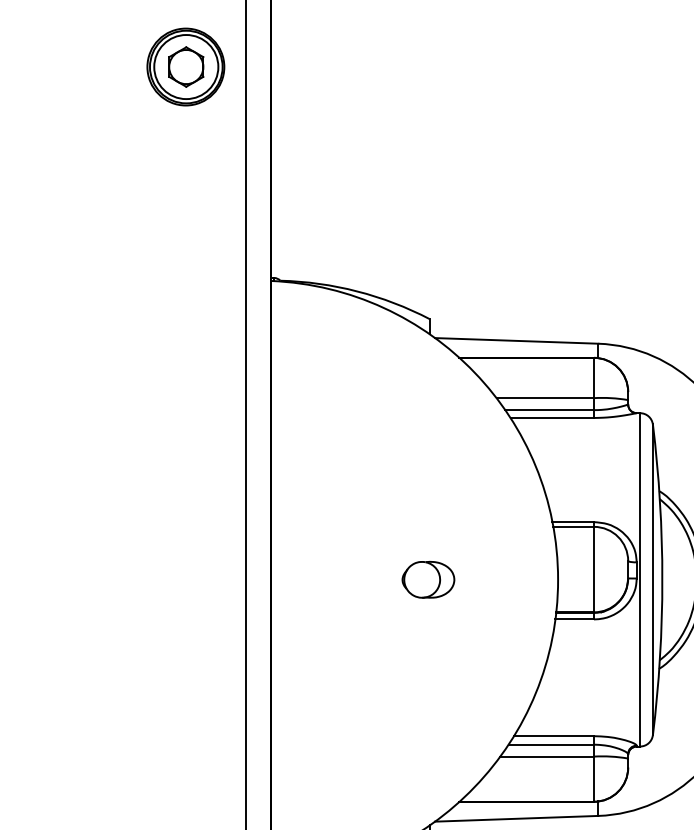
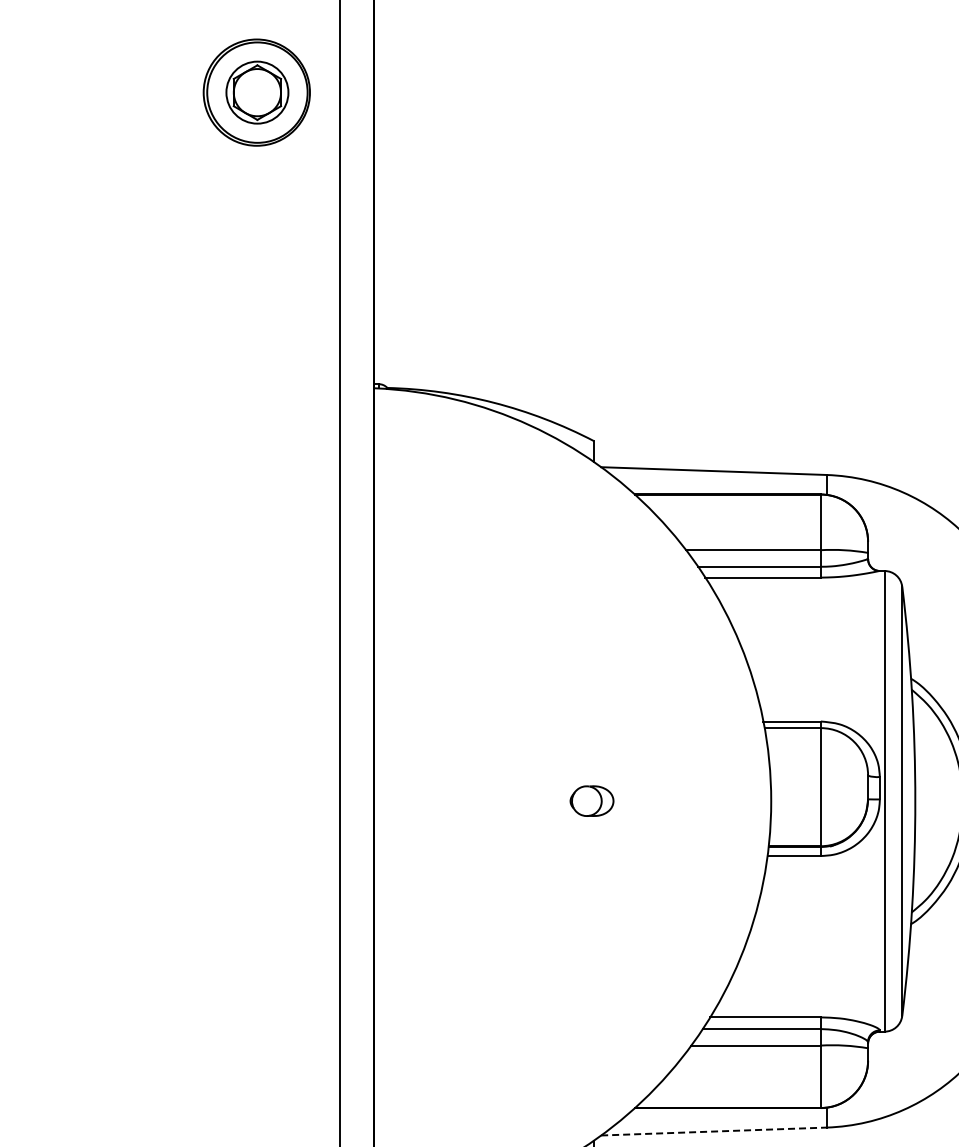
circle: (186, 66) -> (257, 92), size x0.7
part: (428, 579) -> (591, 800), size x0.6
line: (517, 818) -> (714, 1131), solid -> dashed

